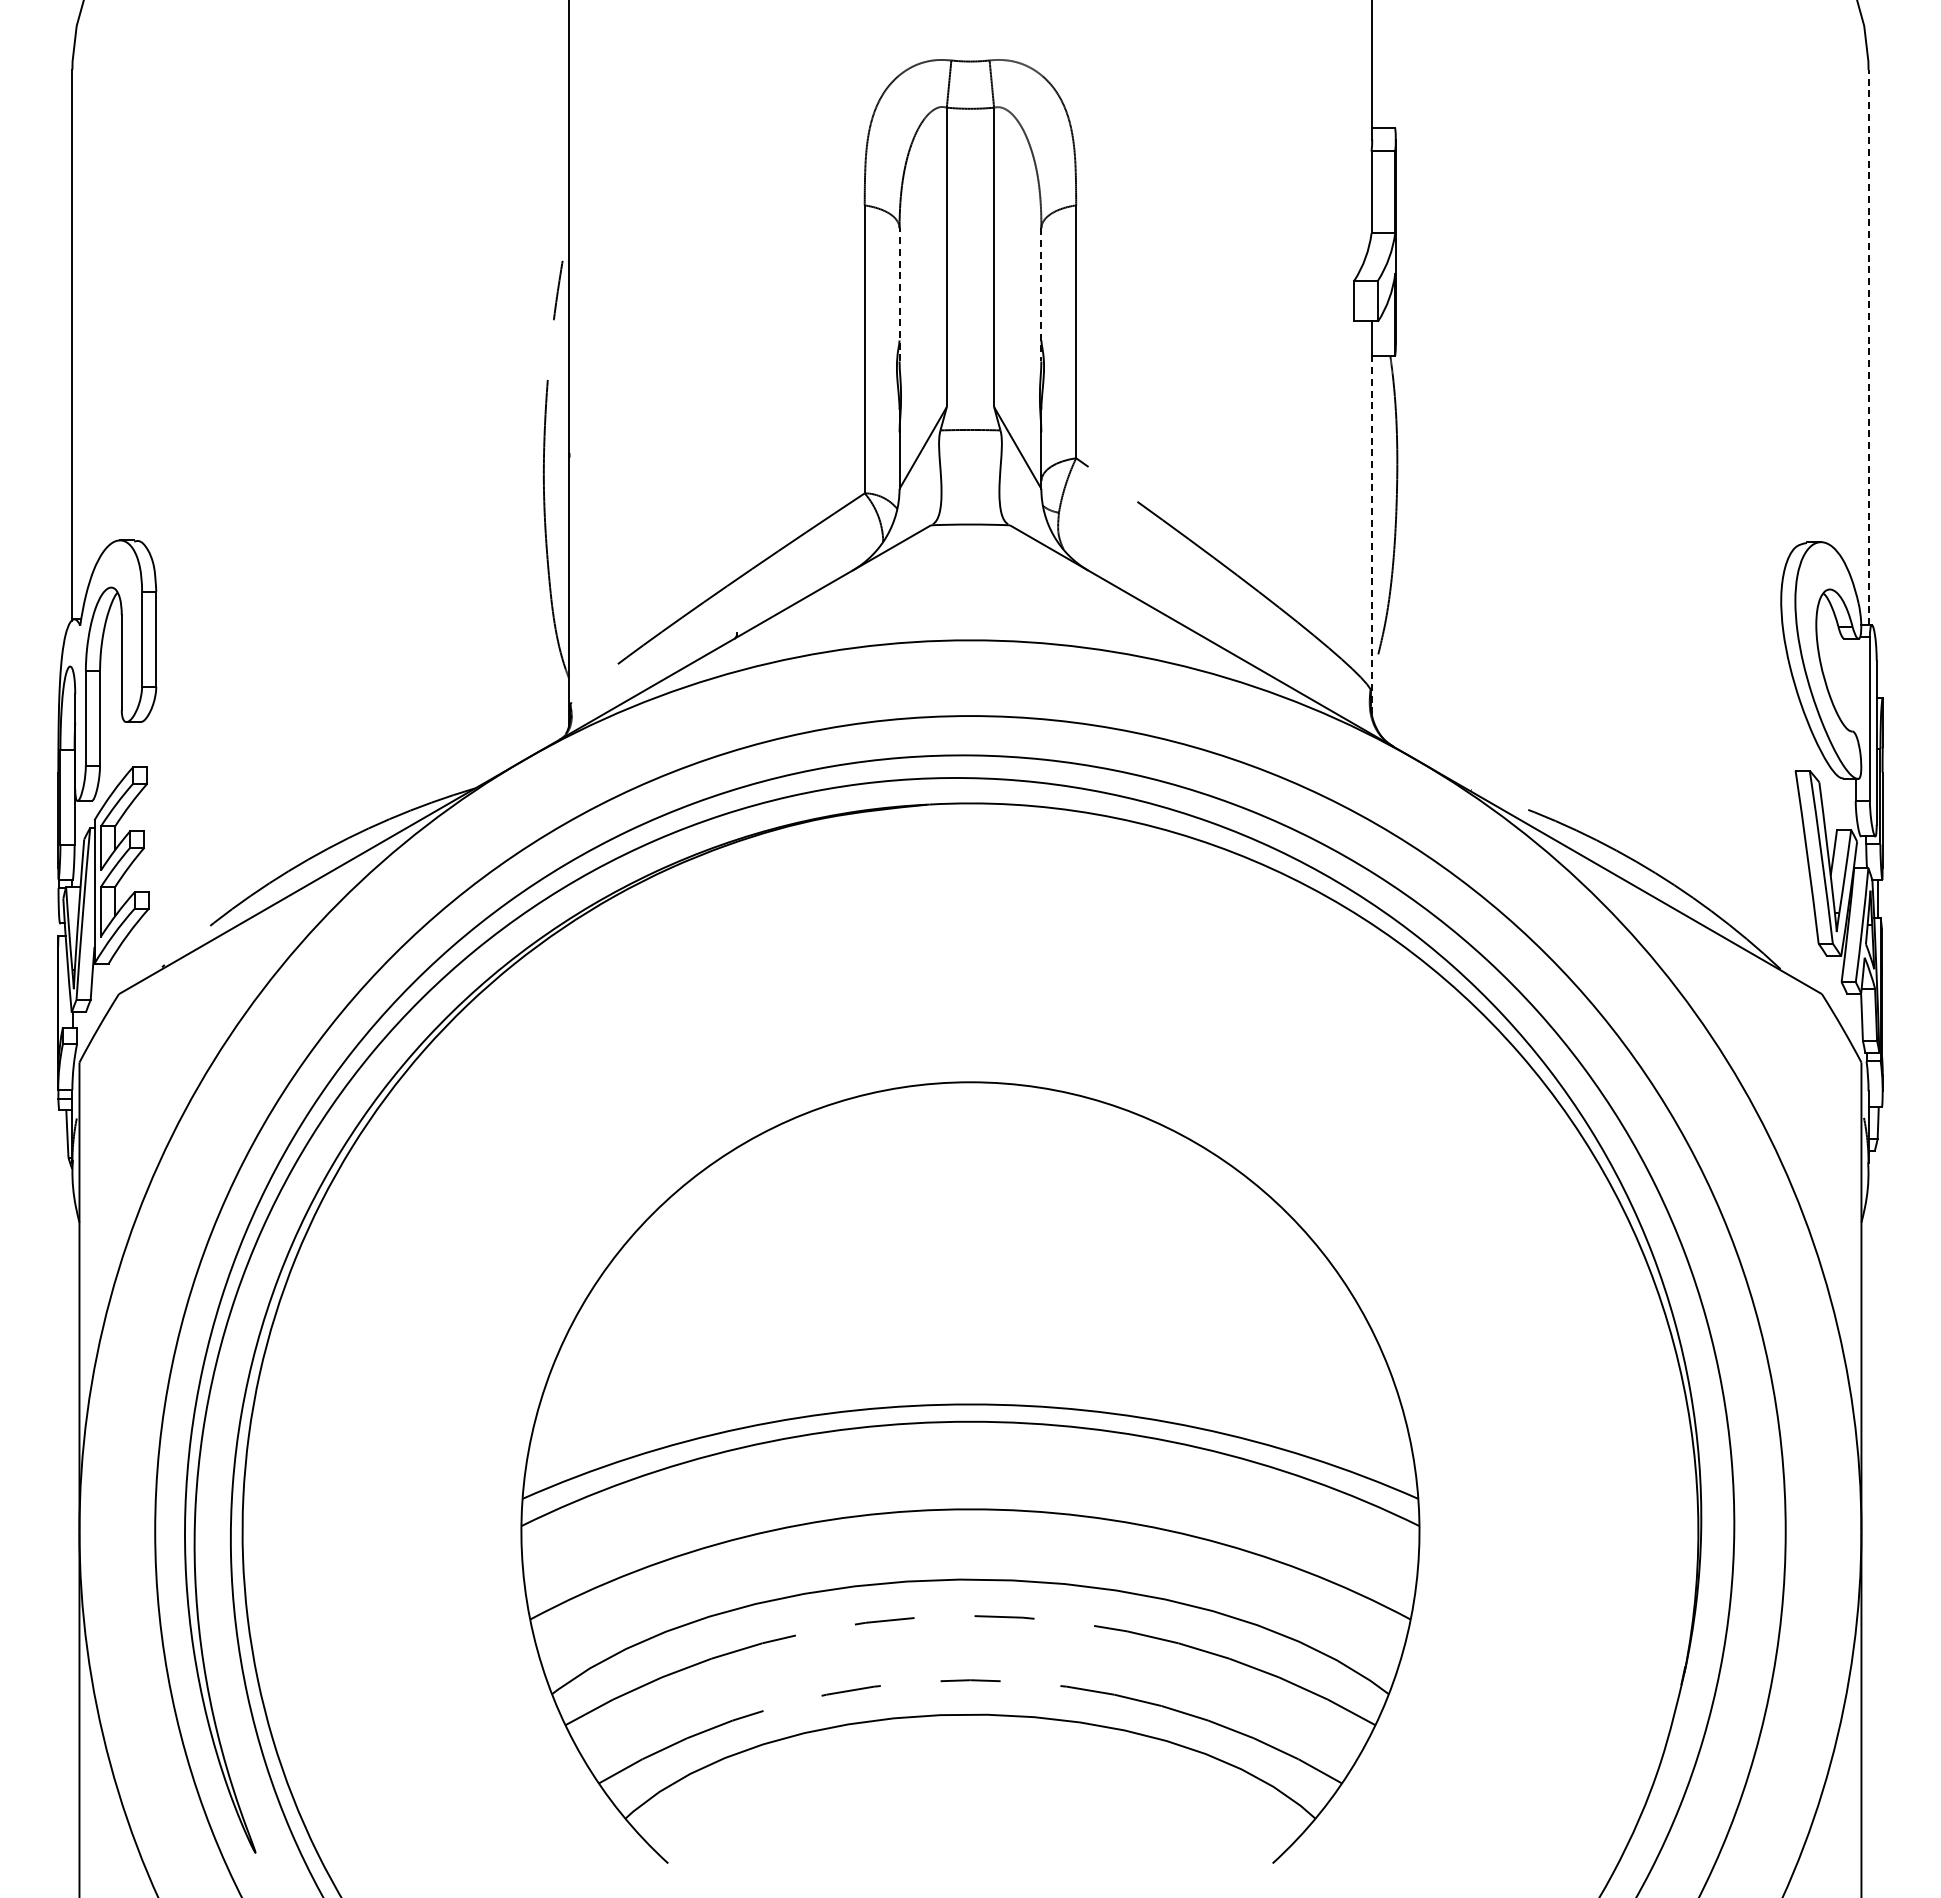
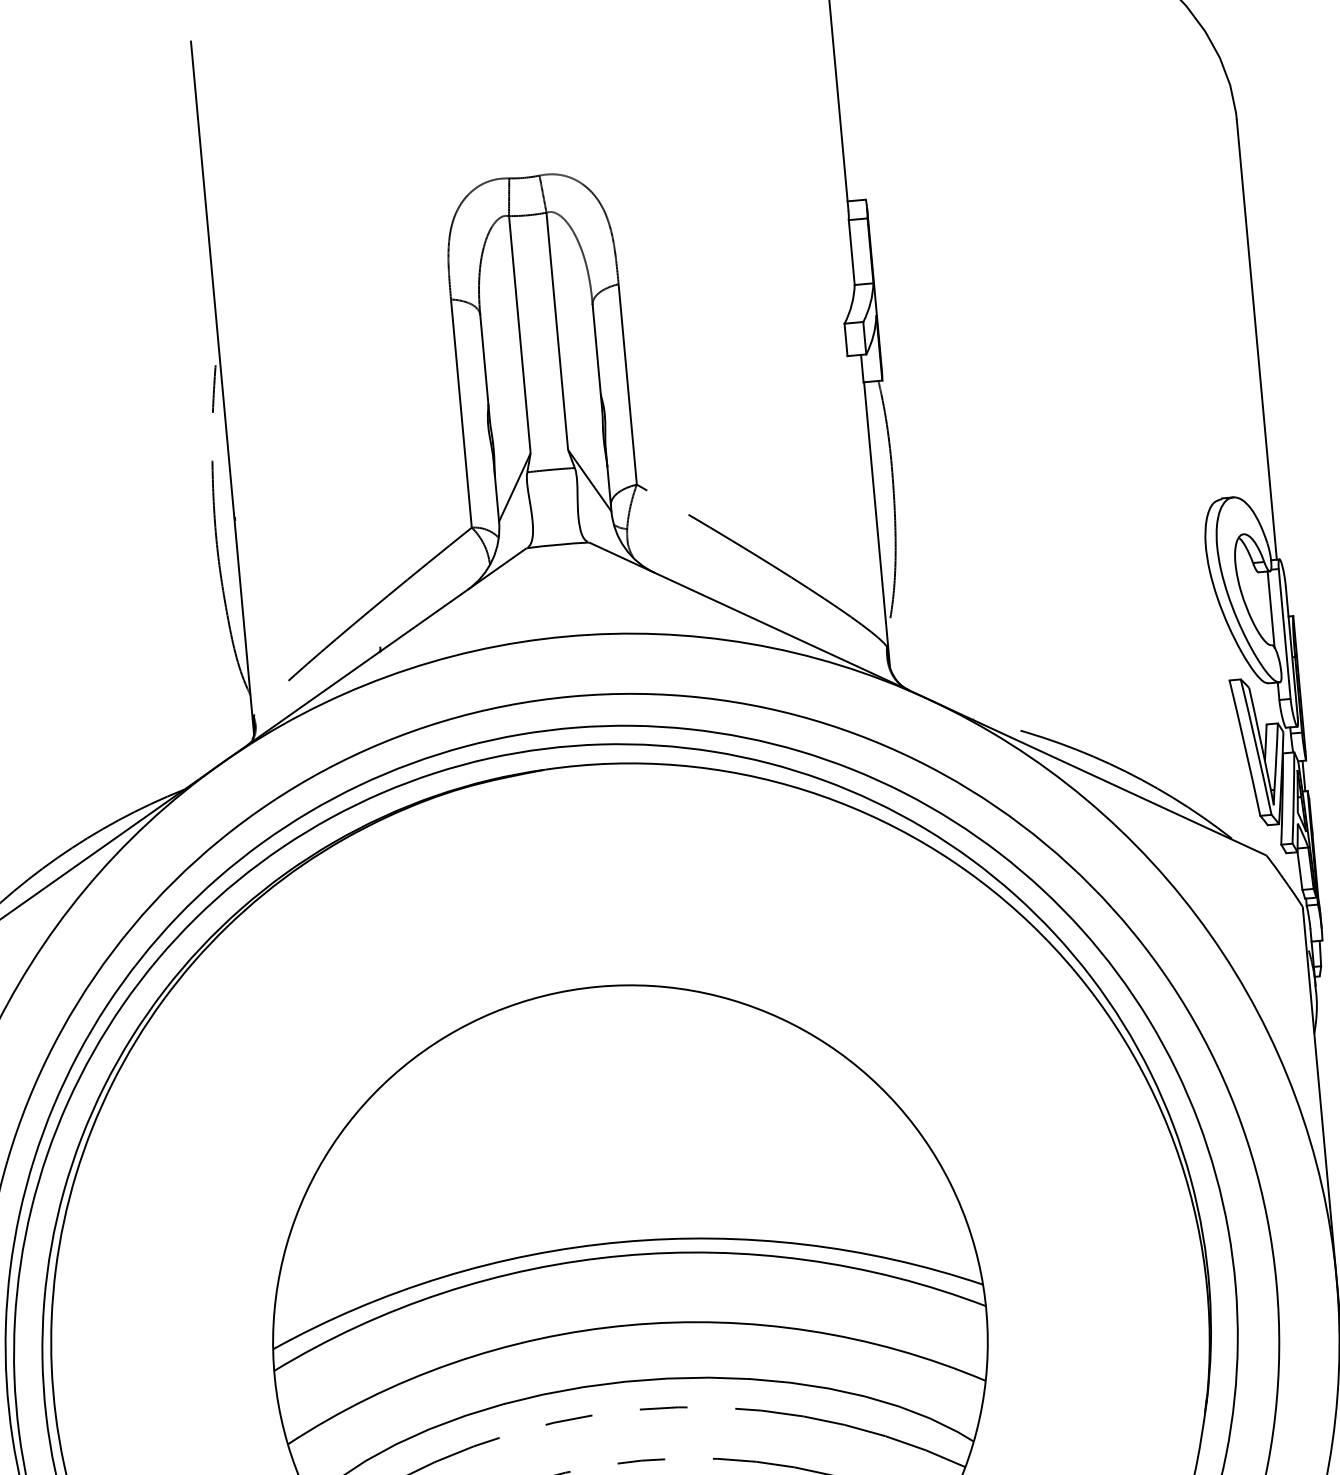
line: (899, 294) -> (485, 367), dashed -> solid
line: (1041, 294) -> (597, 357), dashed -> solid
line: (1868, 347) -> (1256, 339), dashed -> solid
line: (1372, 534) -> (877, 523), dashed -> solid
line: (1855, 686) -> (1270, 609), added

